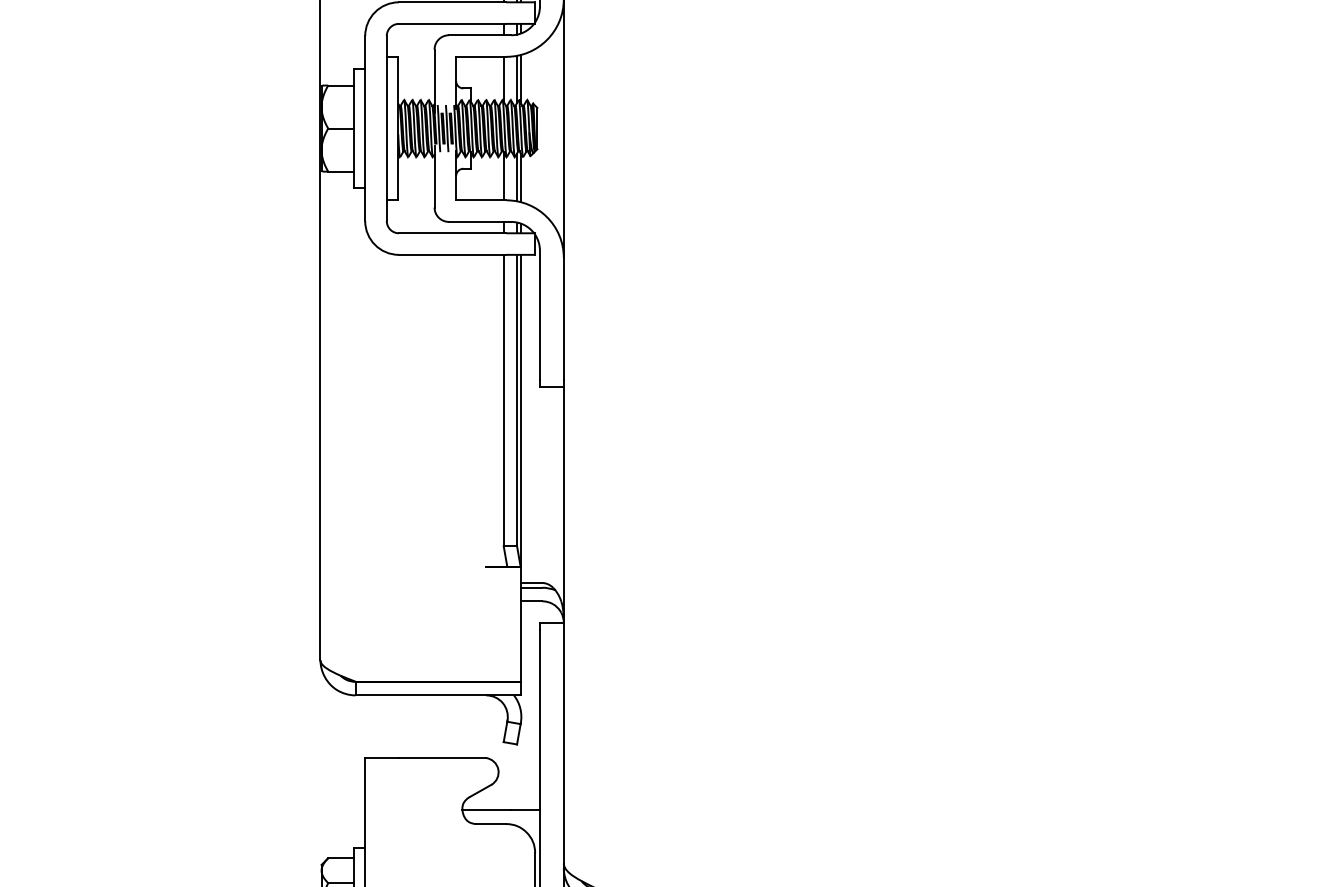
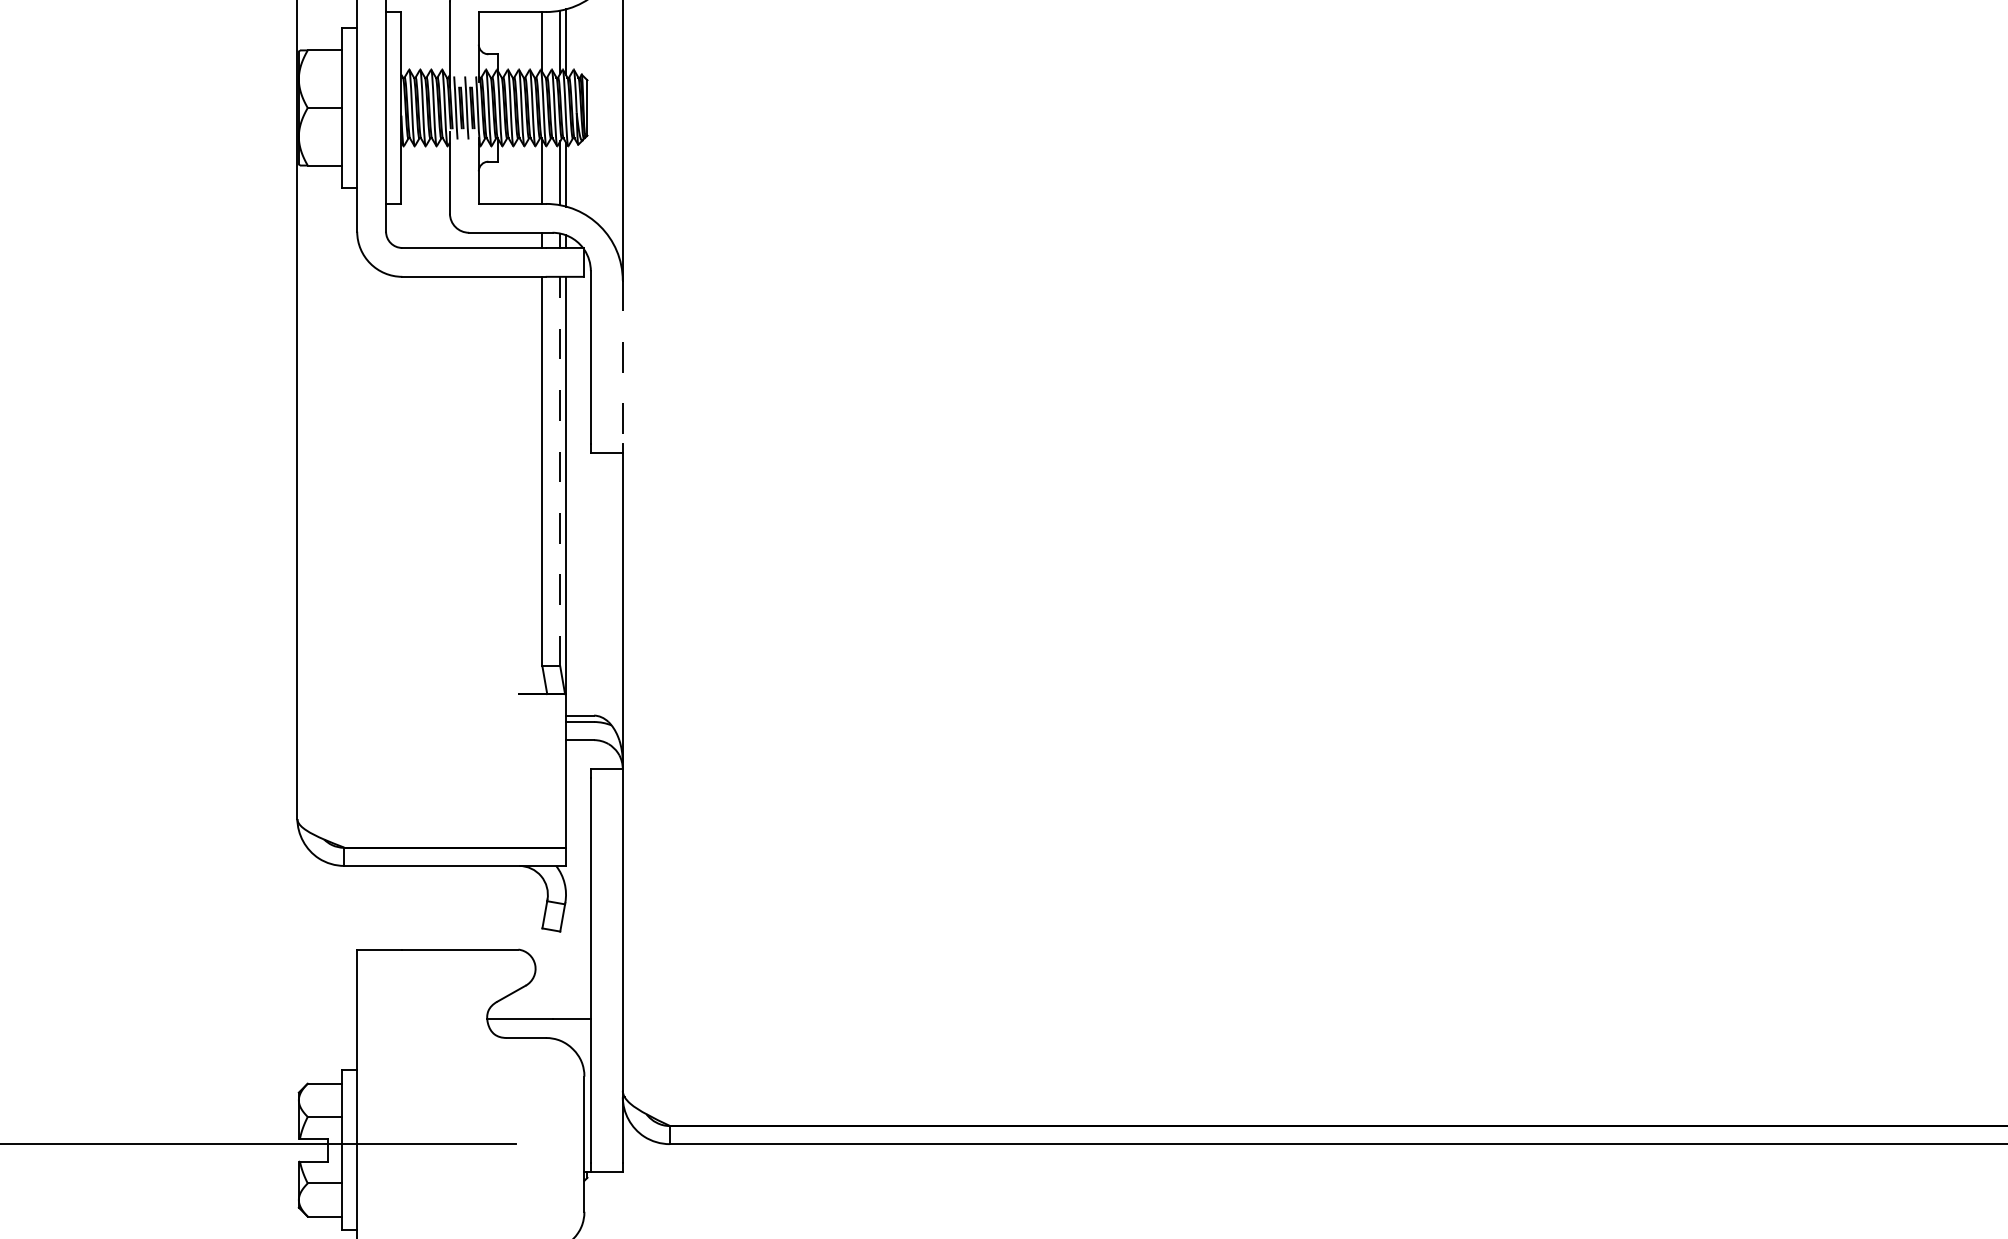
line: (563, 318) -> (622, 362), solid -> dashed
line: (517, 400) -> (560, 471), solid -> dashed

